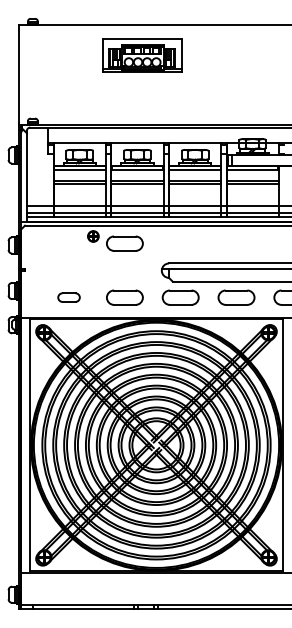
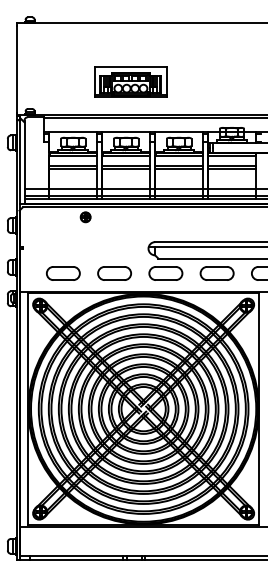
part: (142, 55) -> (130, 82), moved
part: (124, 243) -> (114, 223), removed
part: (68, 297) -> (62, 273), size x1.67

